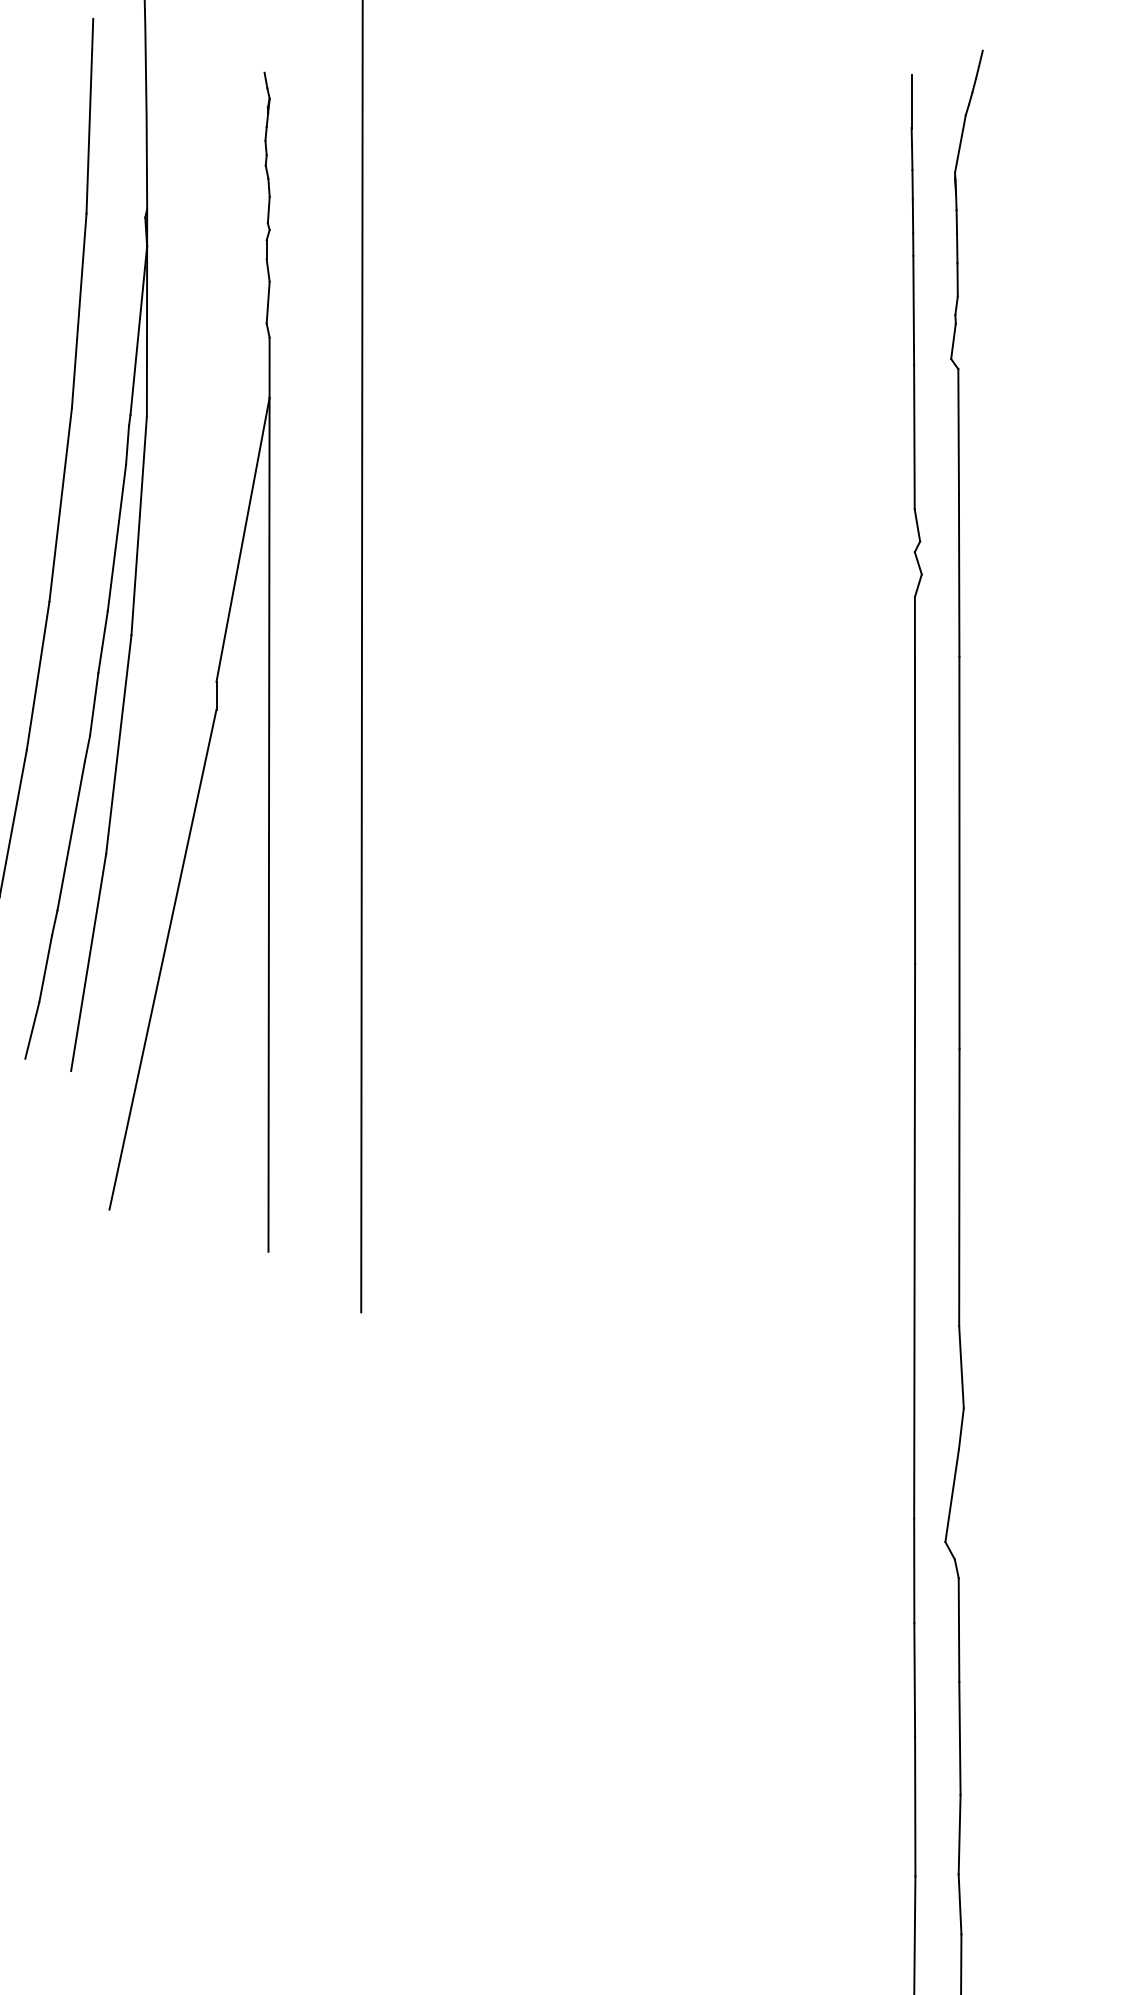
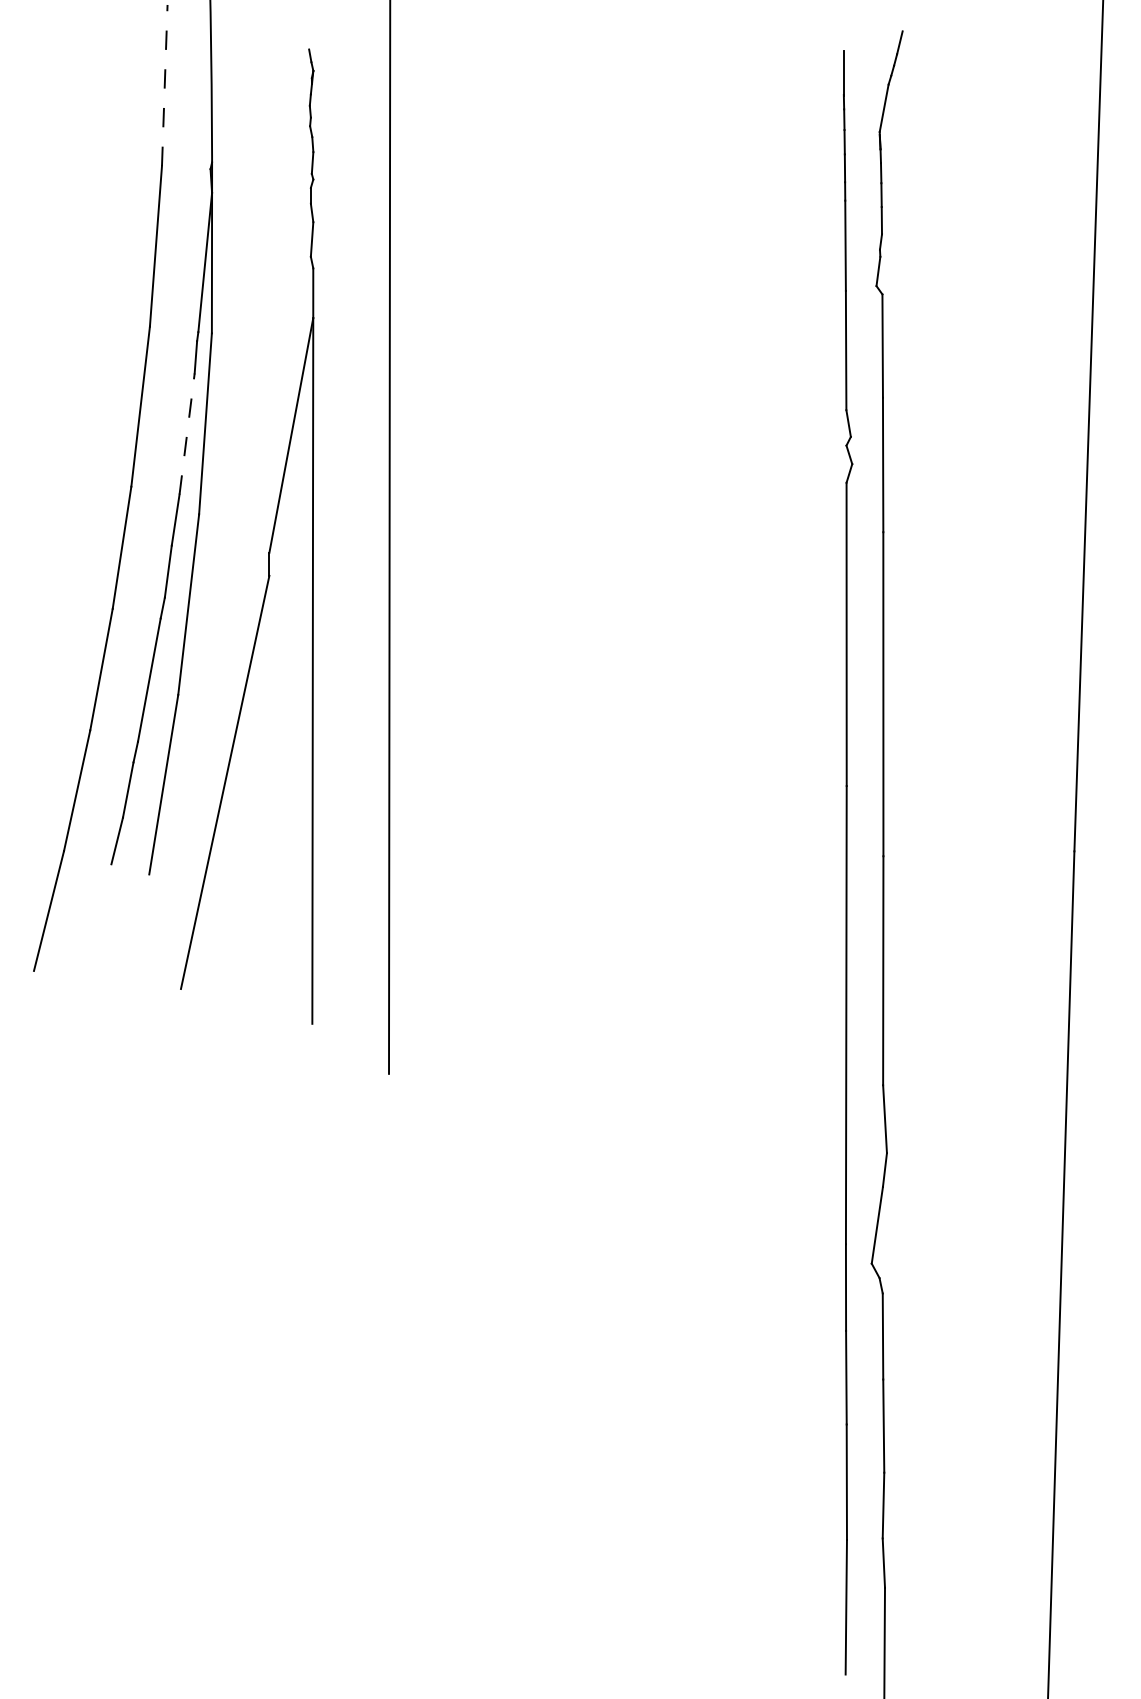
line: (89, 116) -> (164, 85), solid -> dashed
line: (117, 537) -> (187, 433), solid -> dashed

